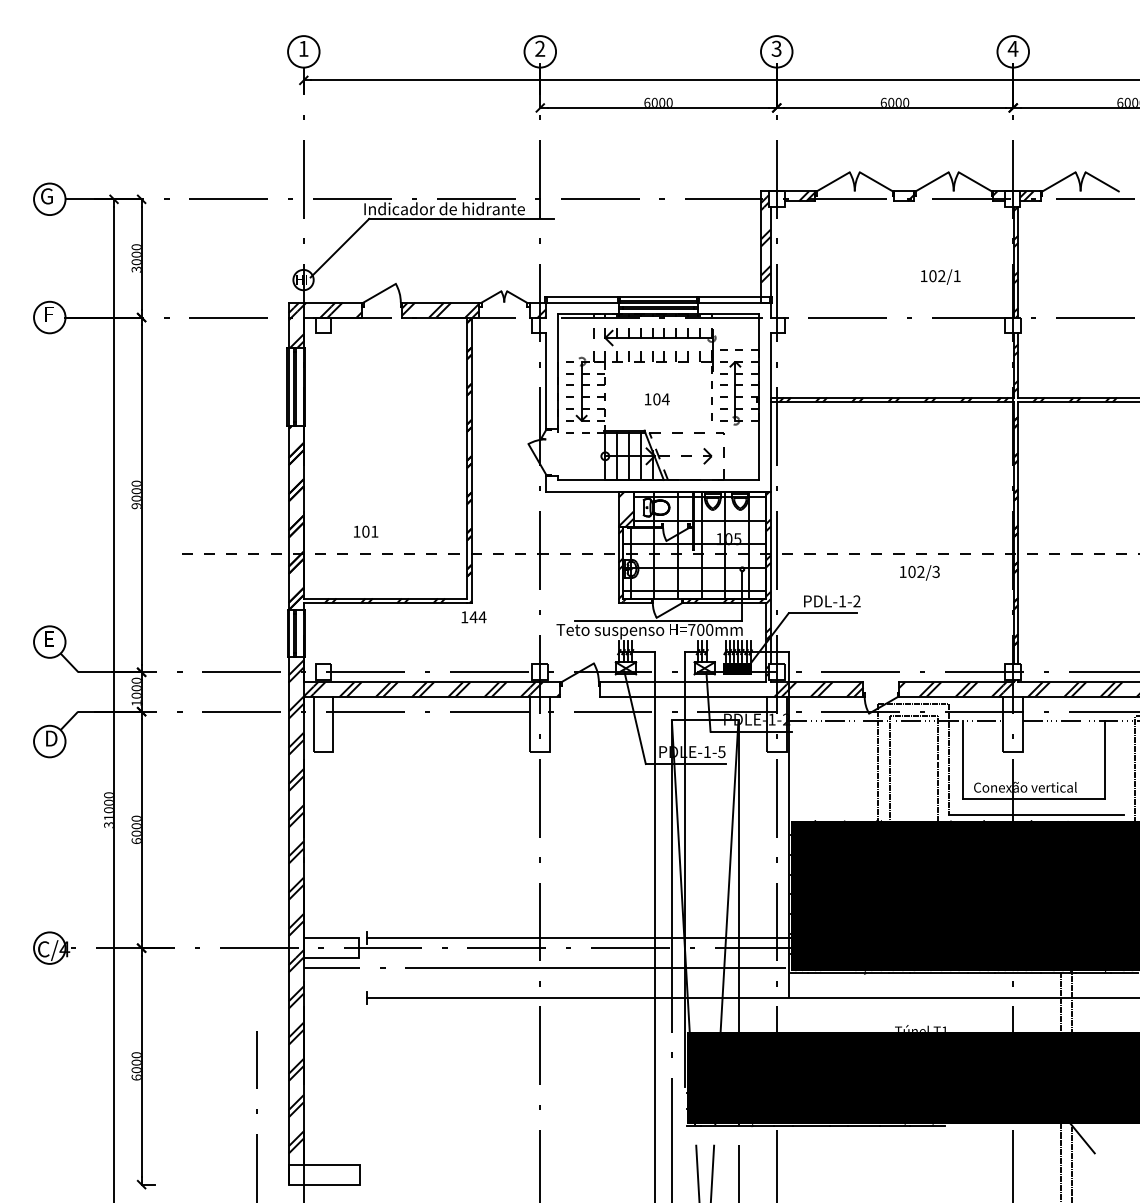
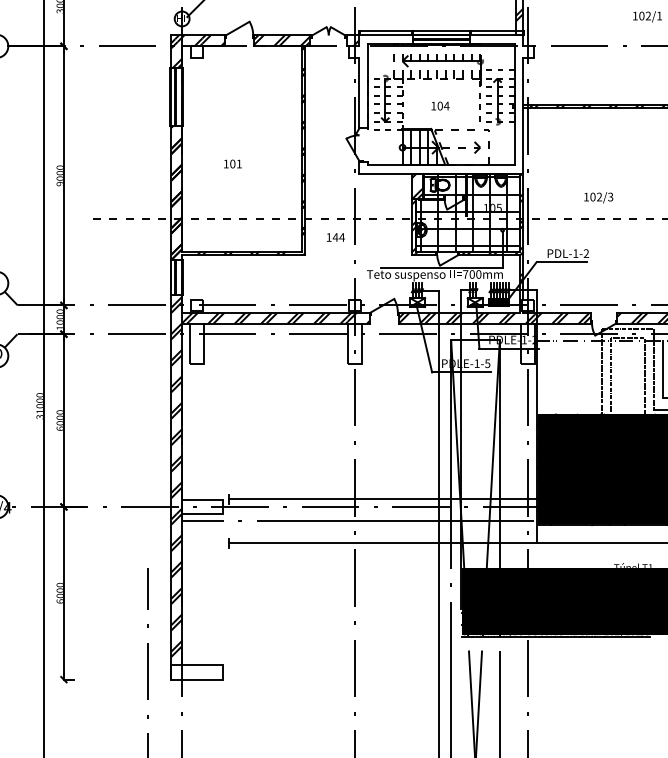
text: (366, 531) -> (233, 163), moved
text: (919, 572) -> (598, 197), moved
text: (473, 617) -> (335, 237), moved
hatch: (680, 689) -> (457, 317), added

